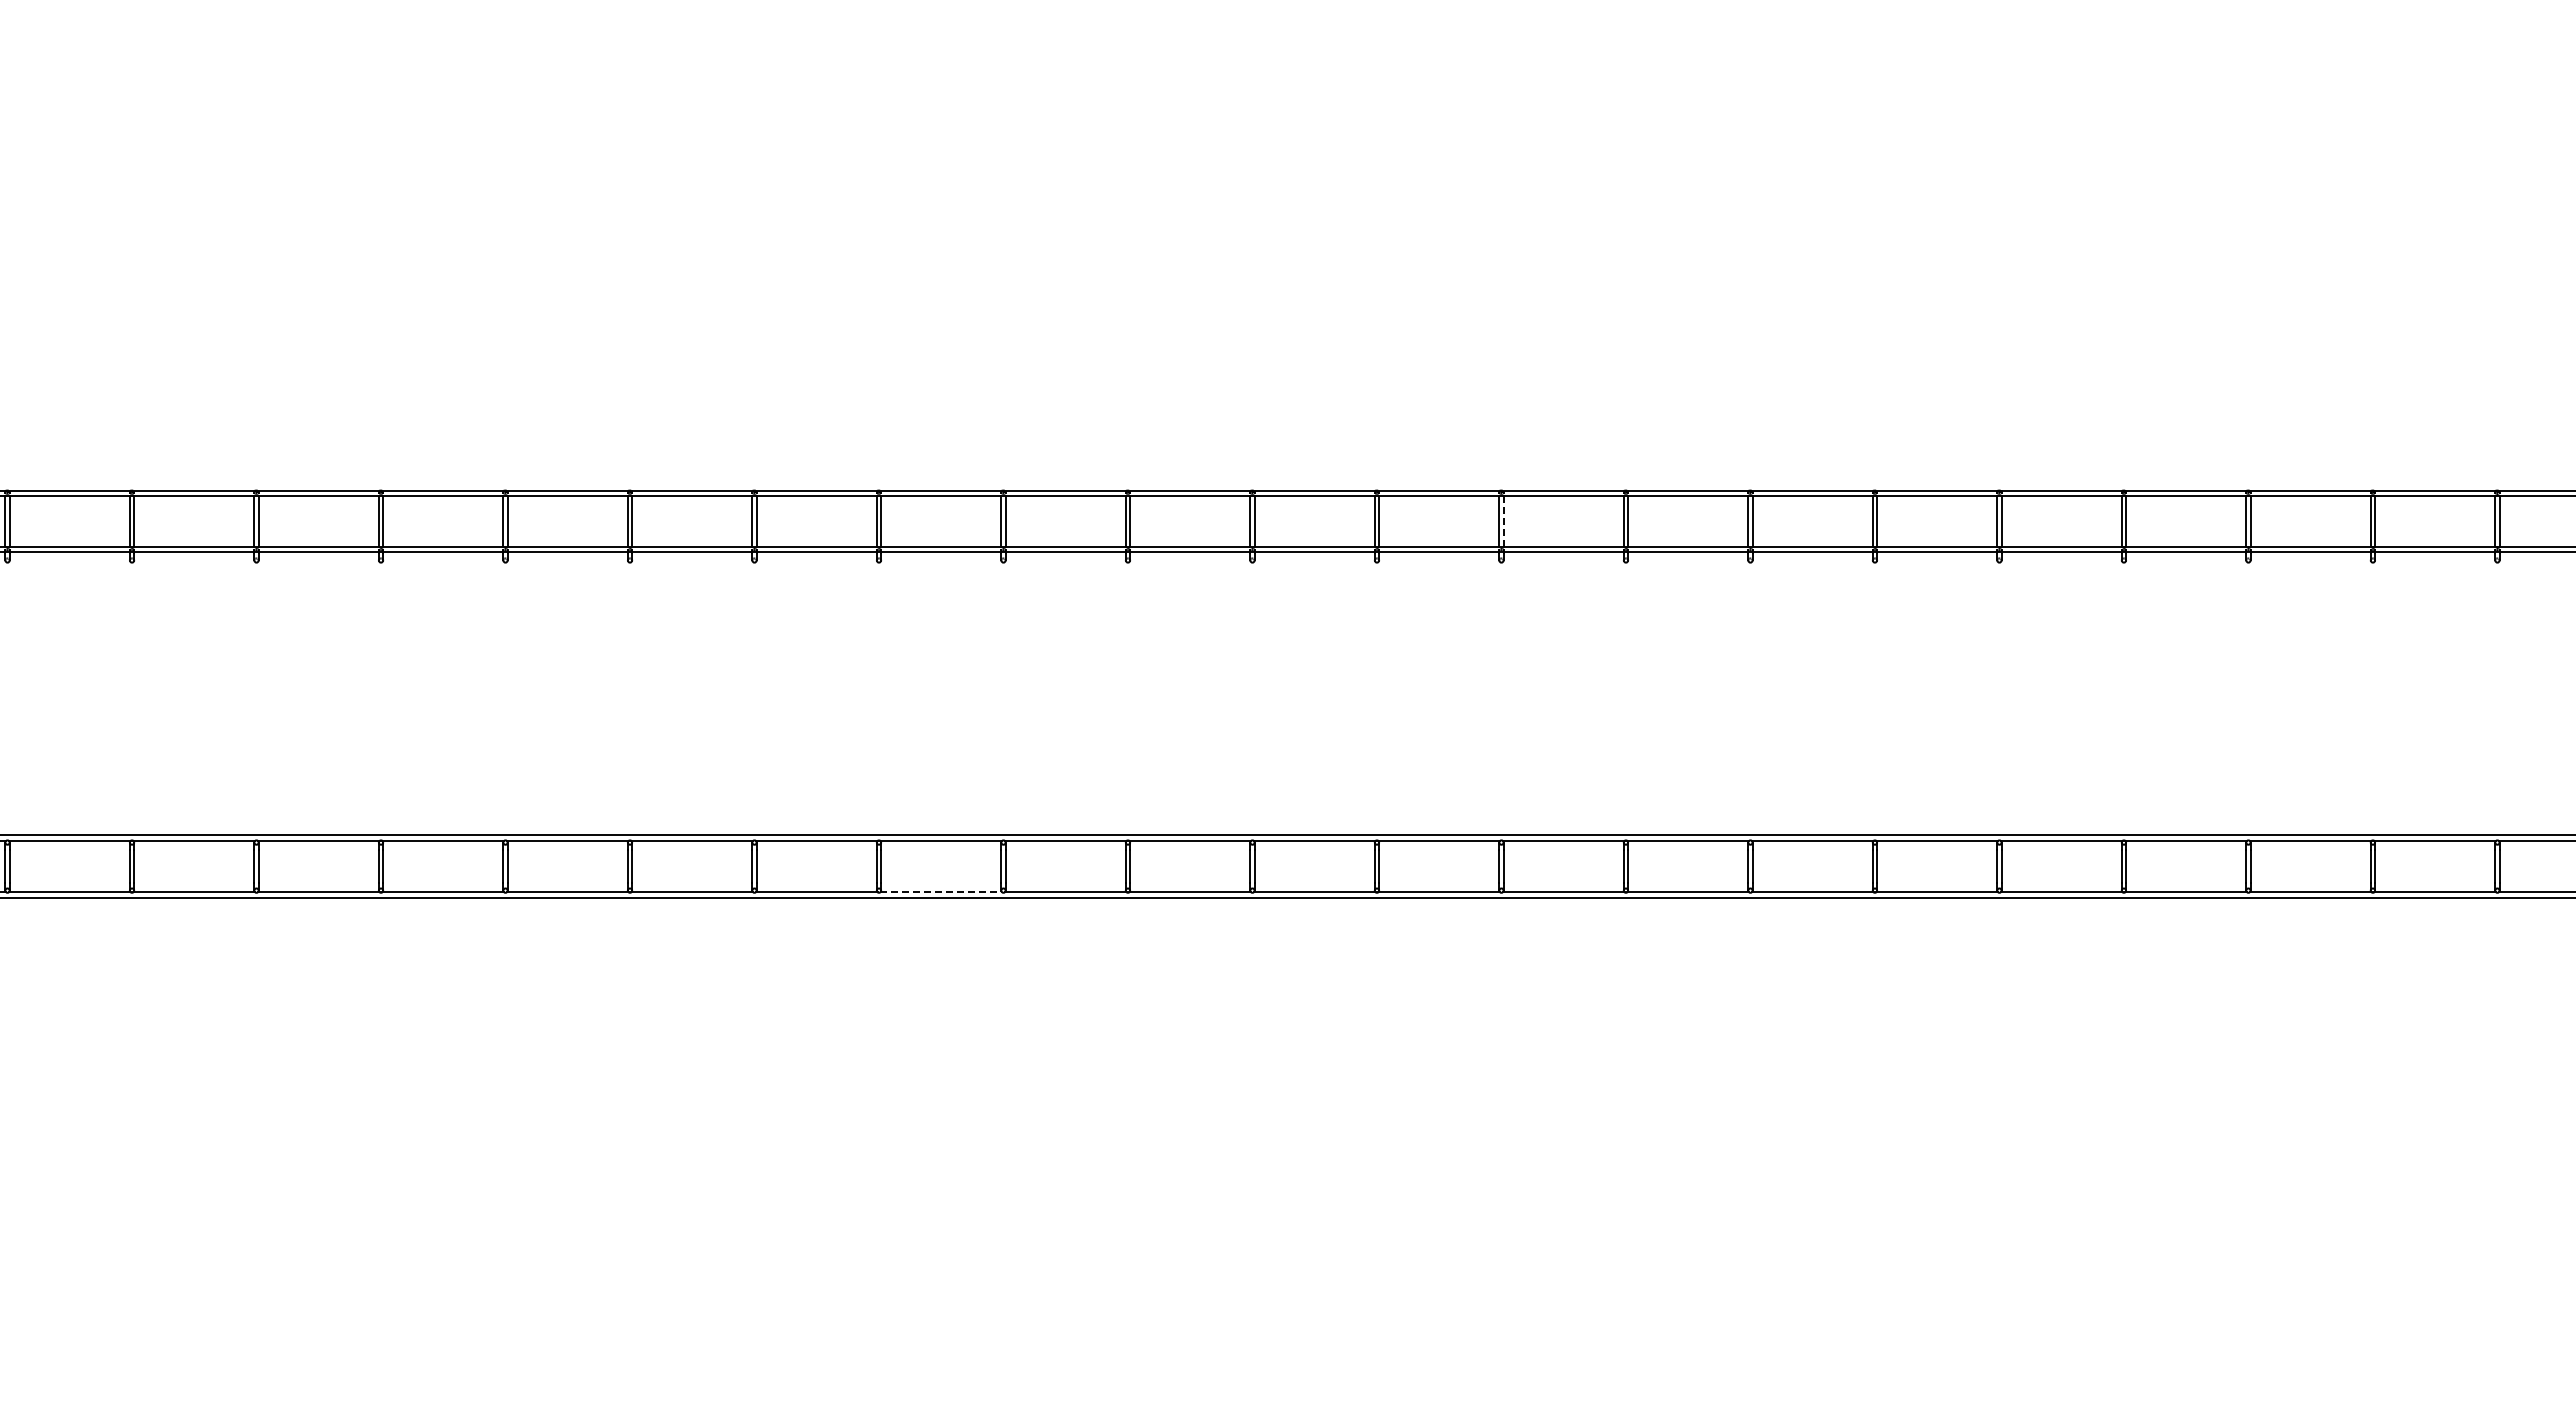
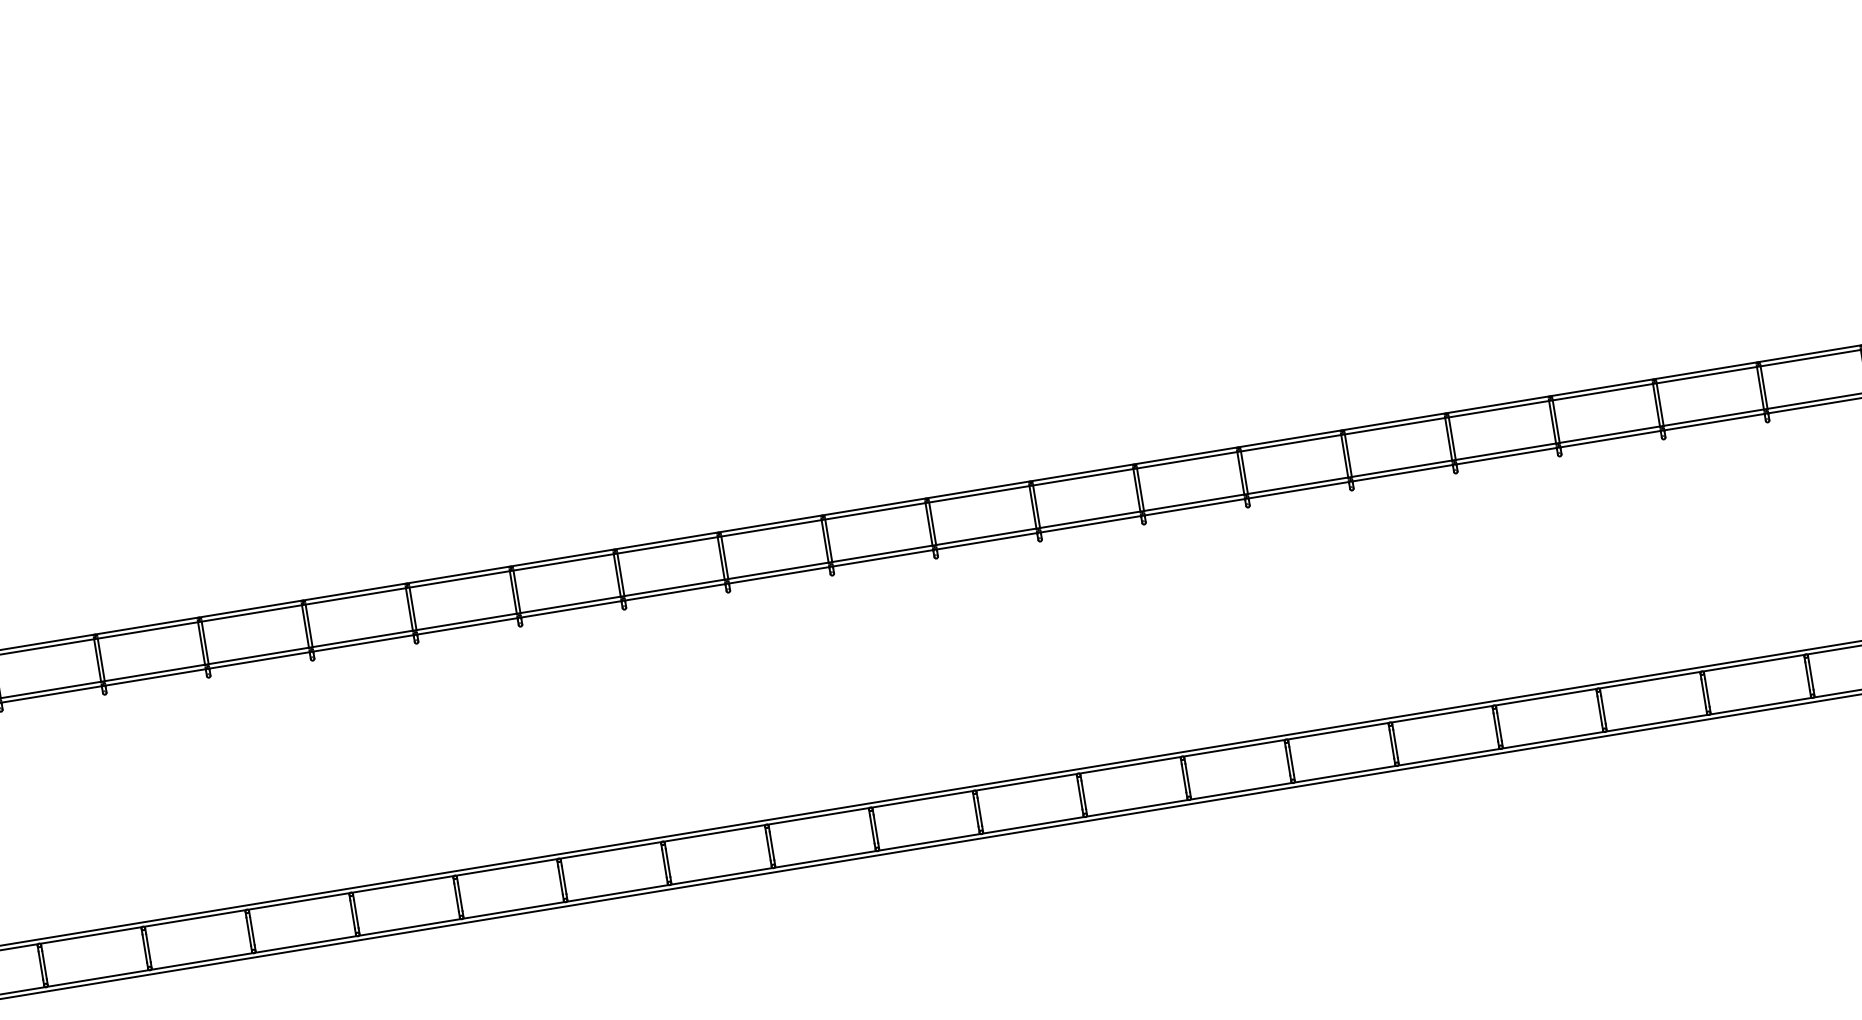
line: (1503, 521) -> (828, 540), dashed -> solid
line: (941, 892) -> (410, 927), dashed -> solid

